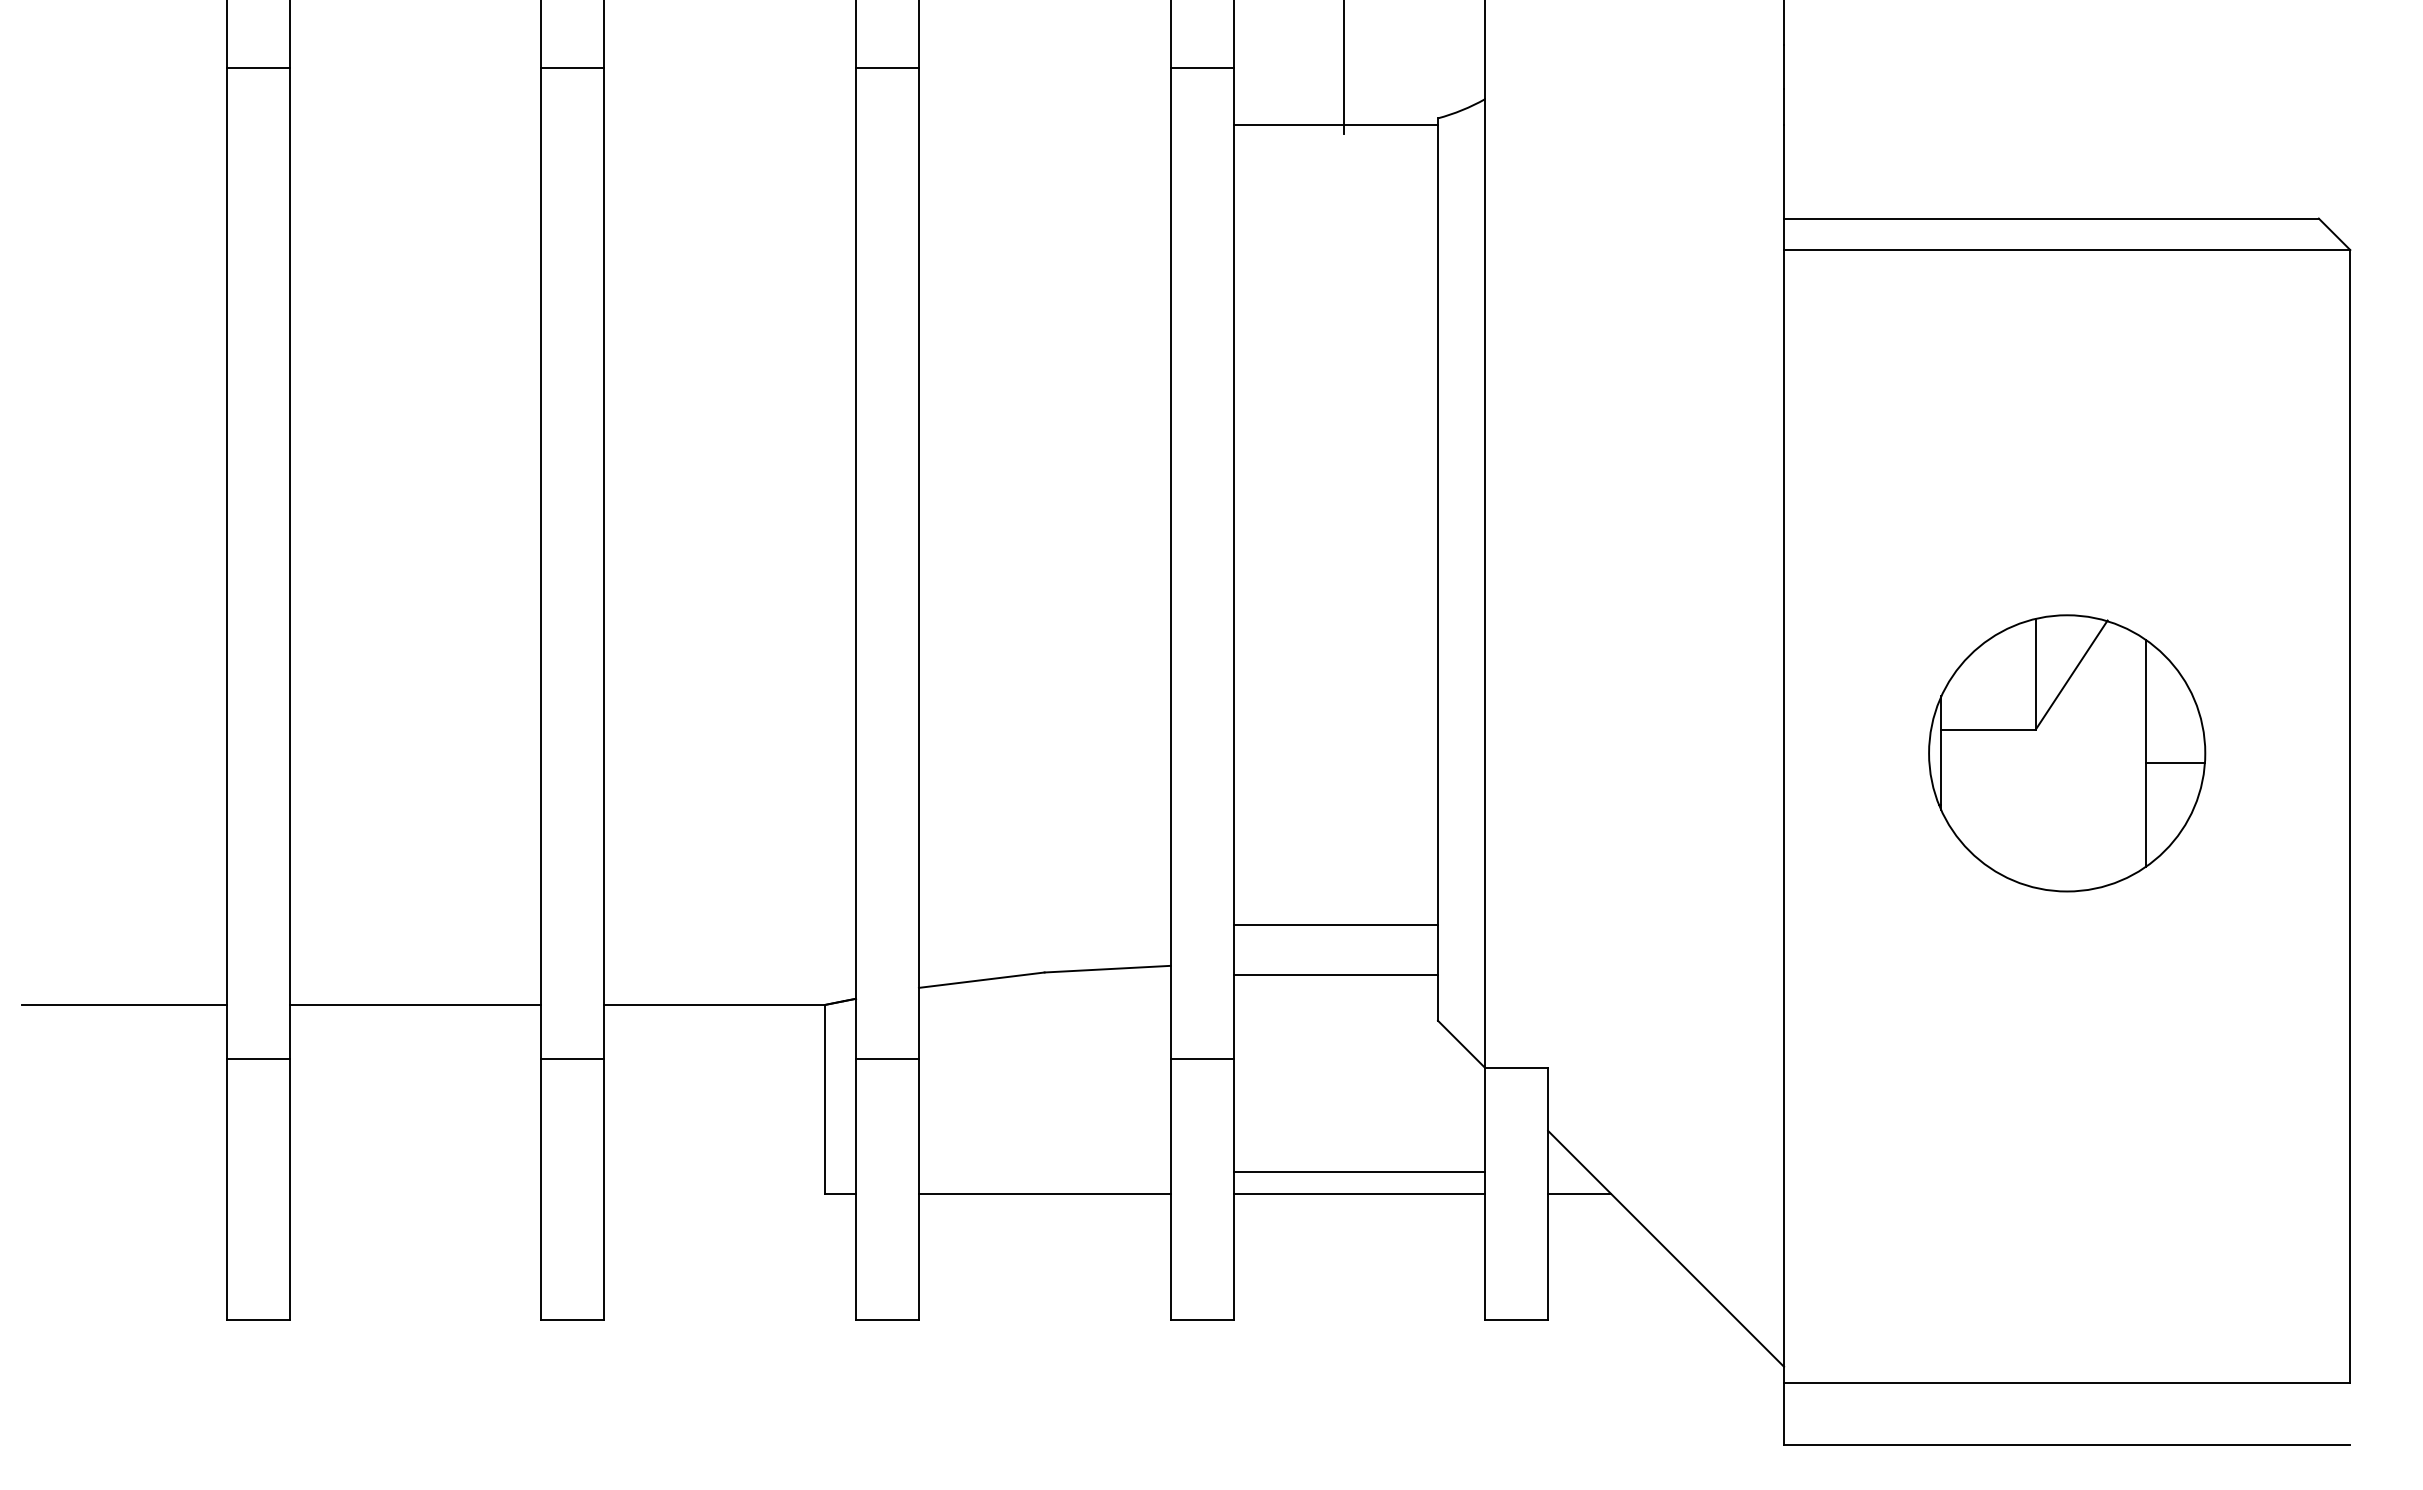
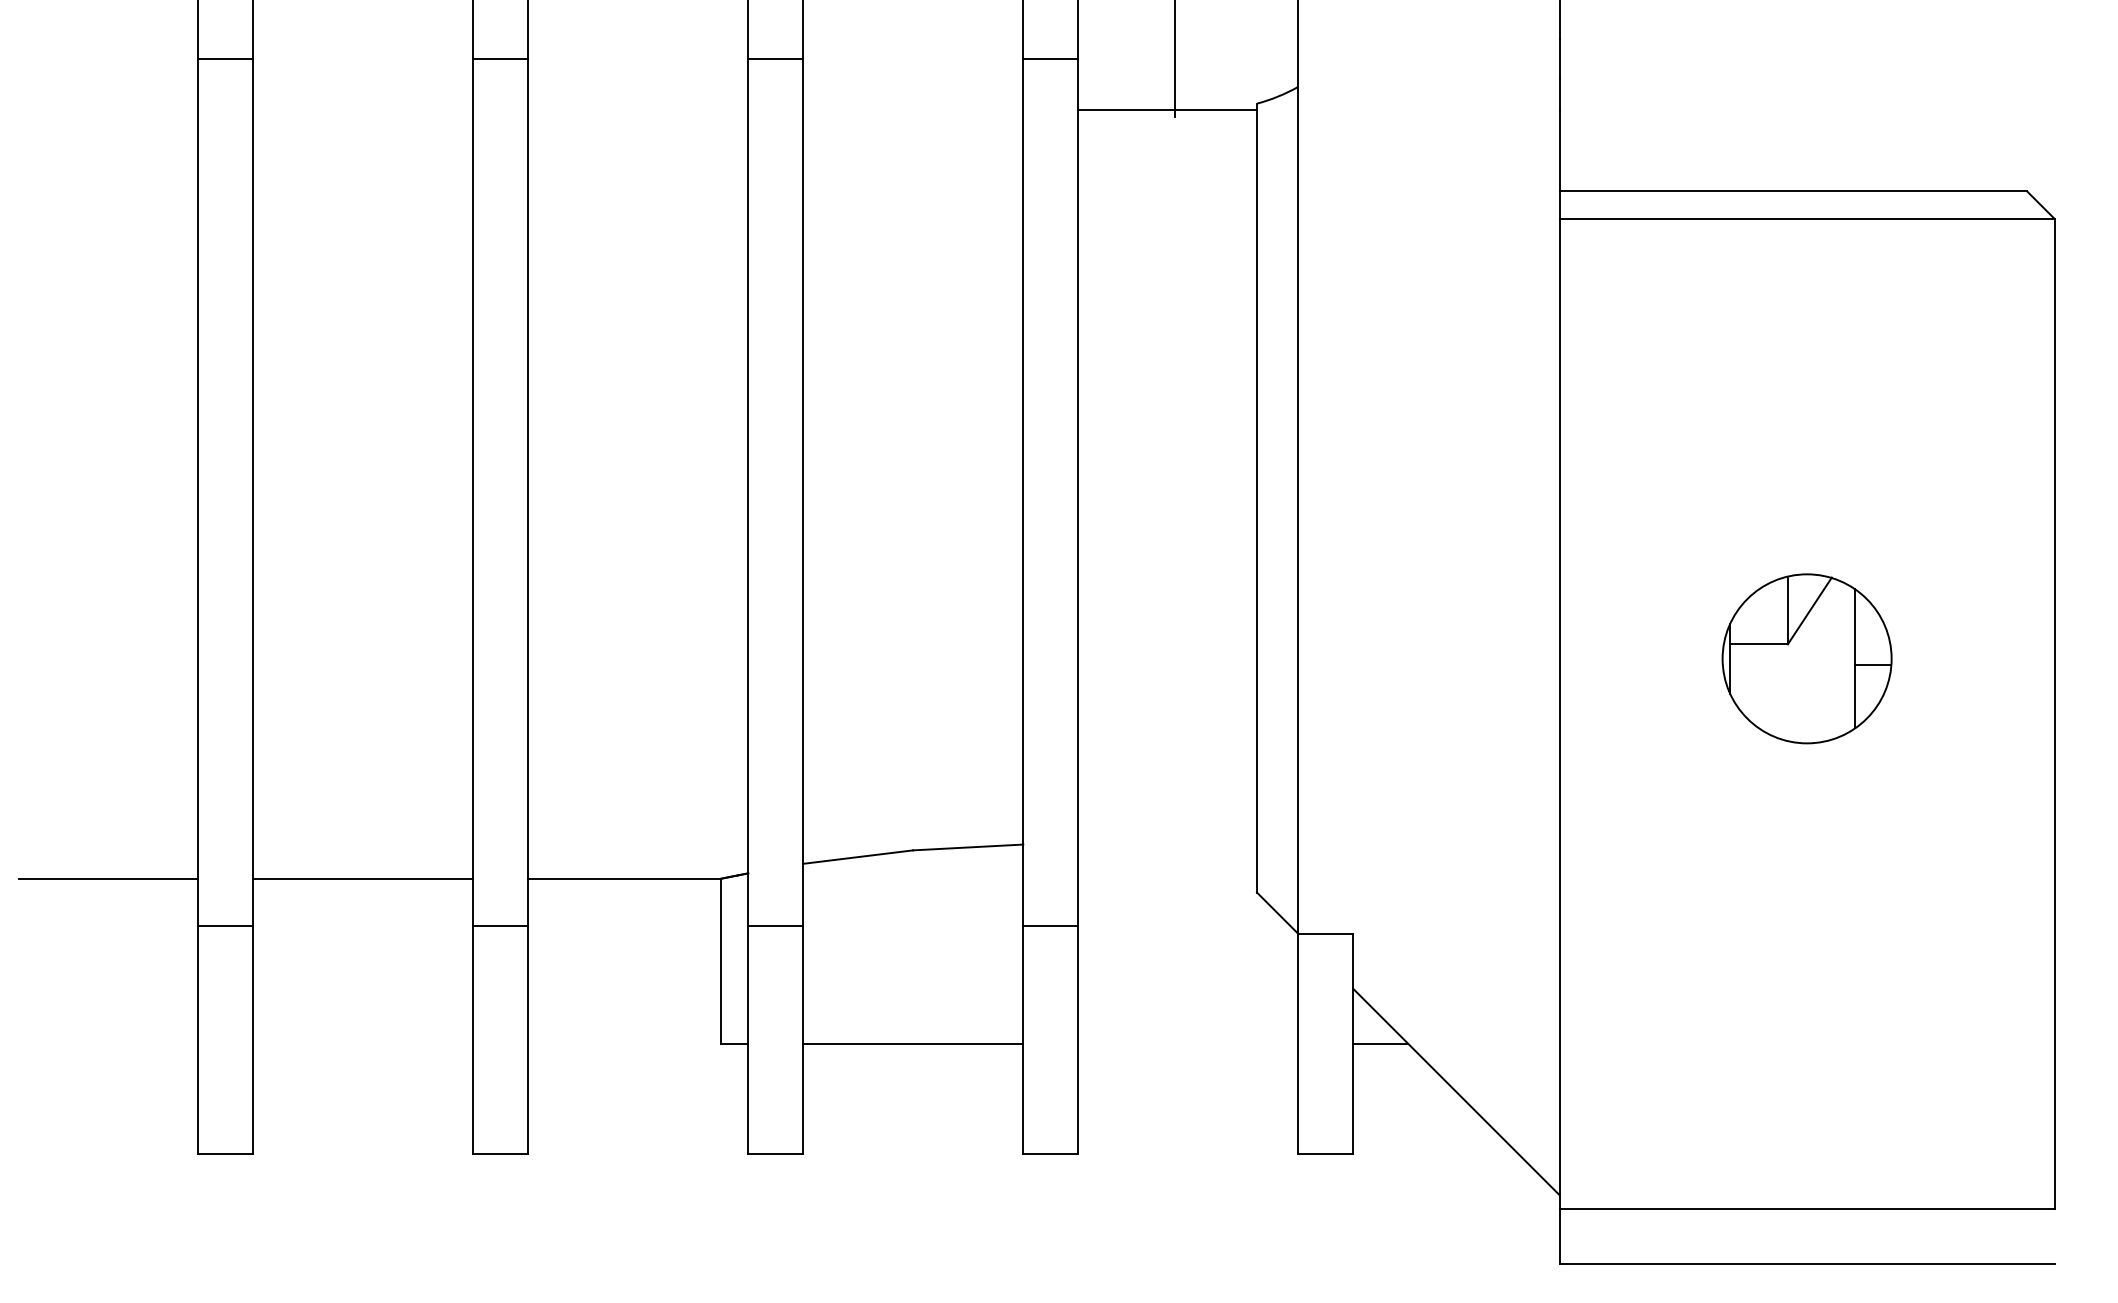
part: (2067, 753) -> (1807, 658), size x0.7
line: (1335, 925) -> (1167, 809), removed
line: (1335, 975) -> (1167, 853), removed
line: (1359, 1172) -> (1188, 1025), removed
line: (1359, 1193) -> (1188, 1043), removed

